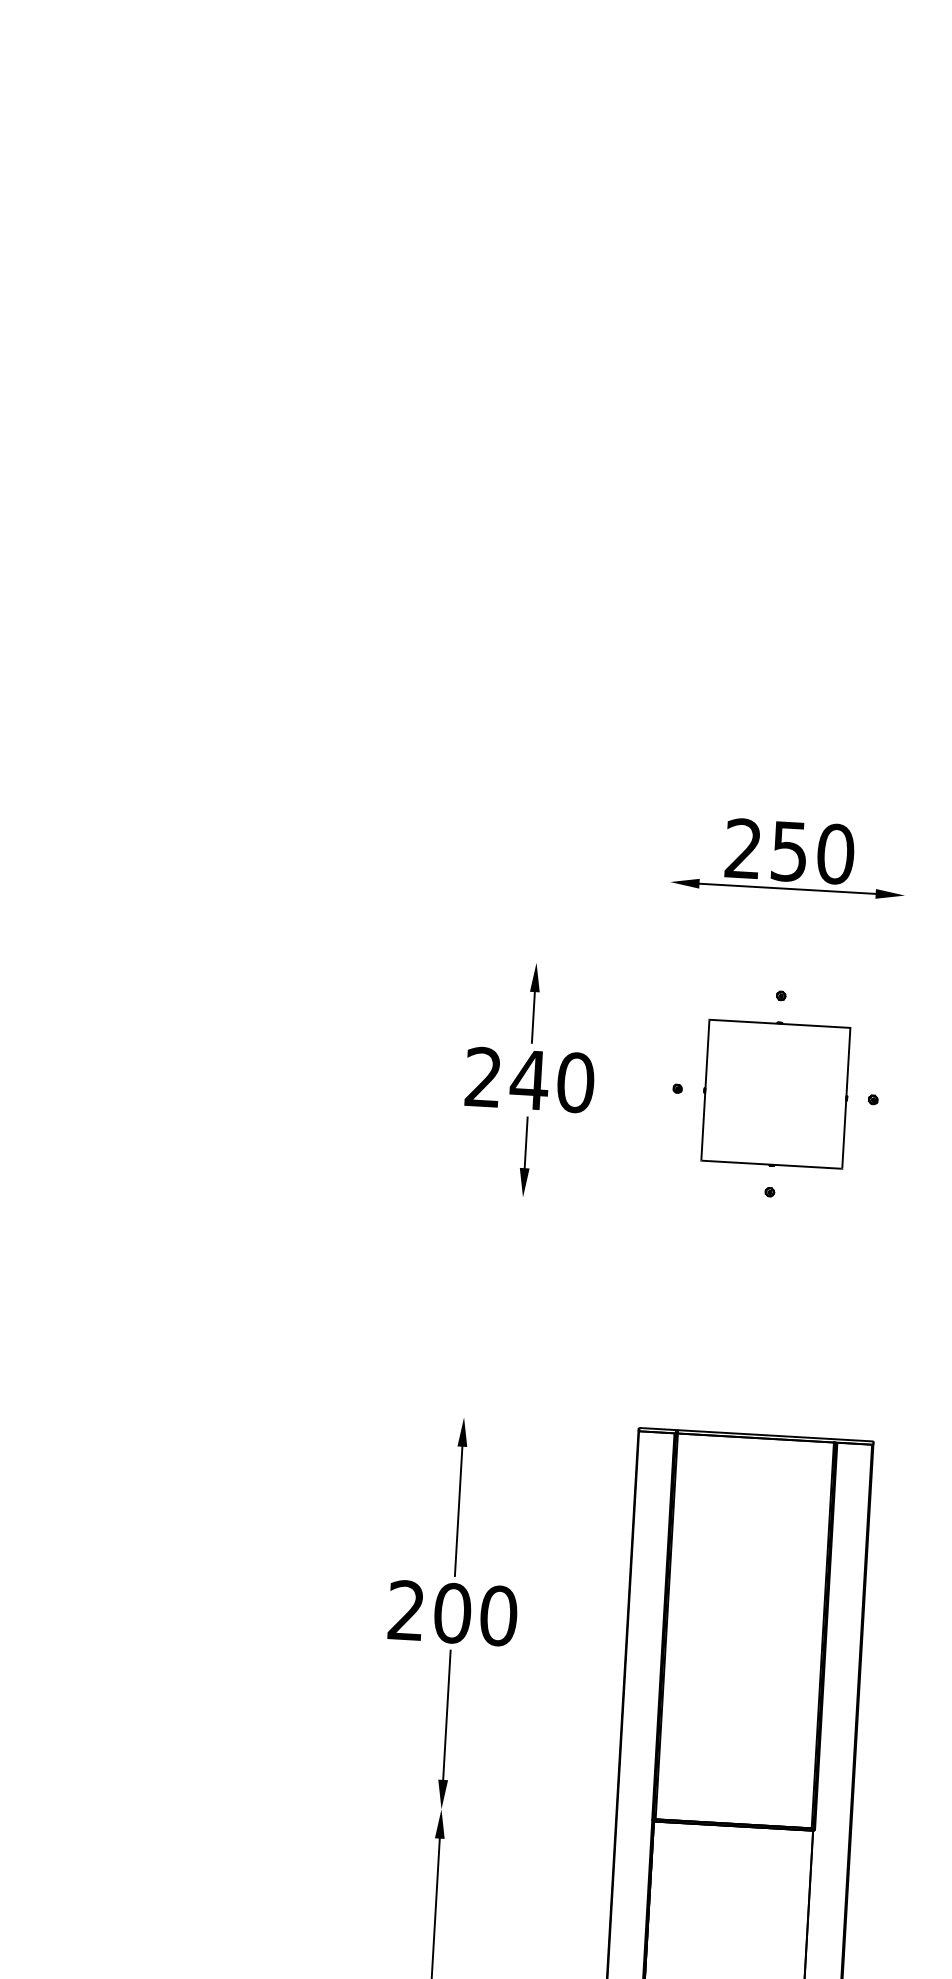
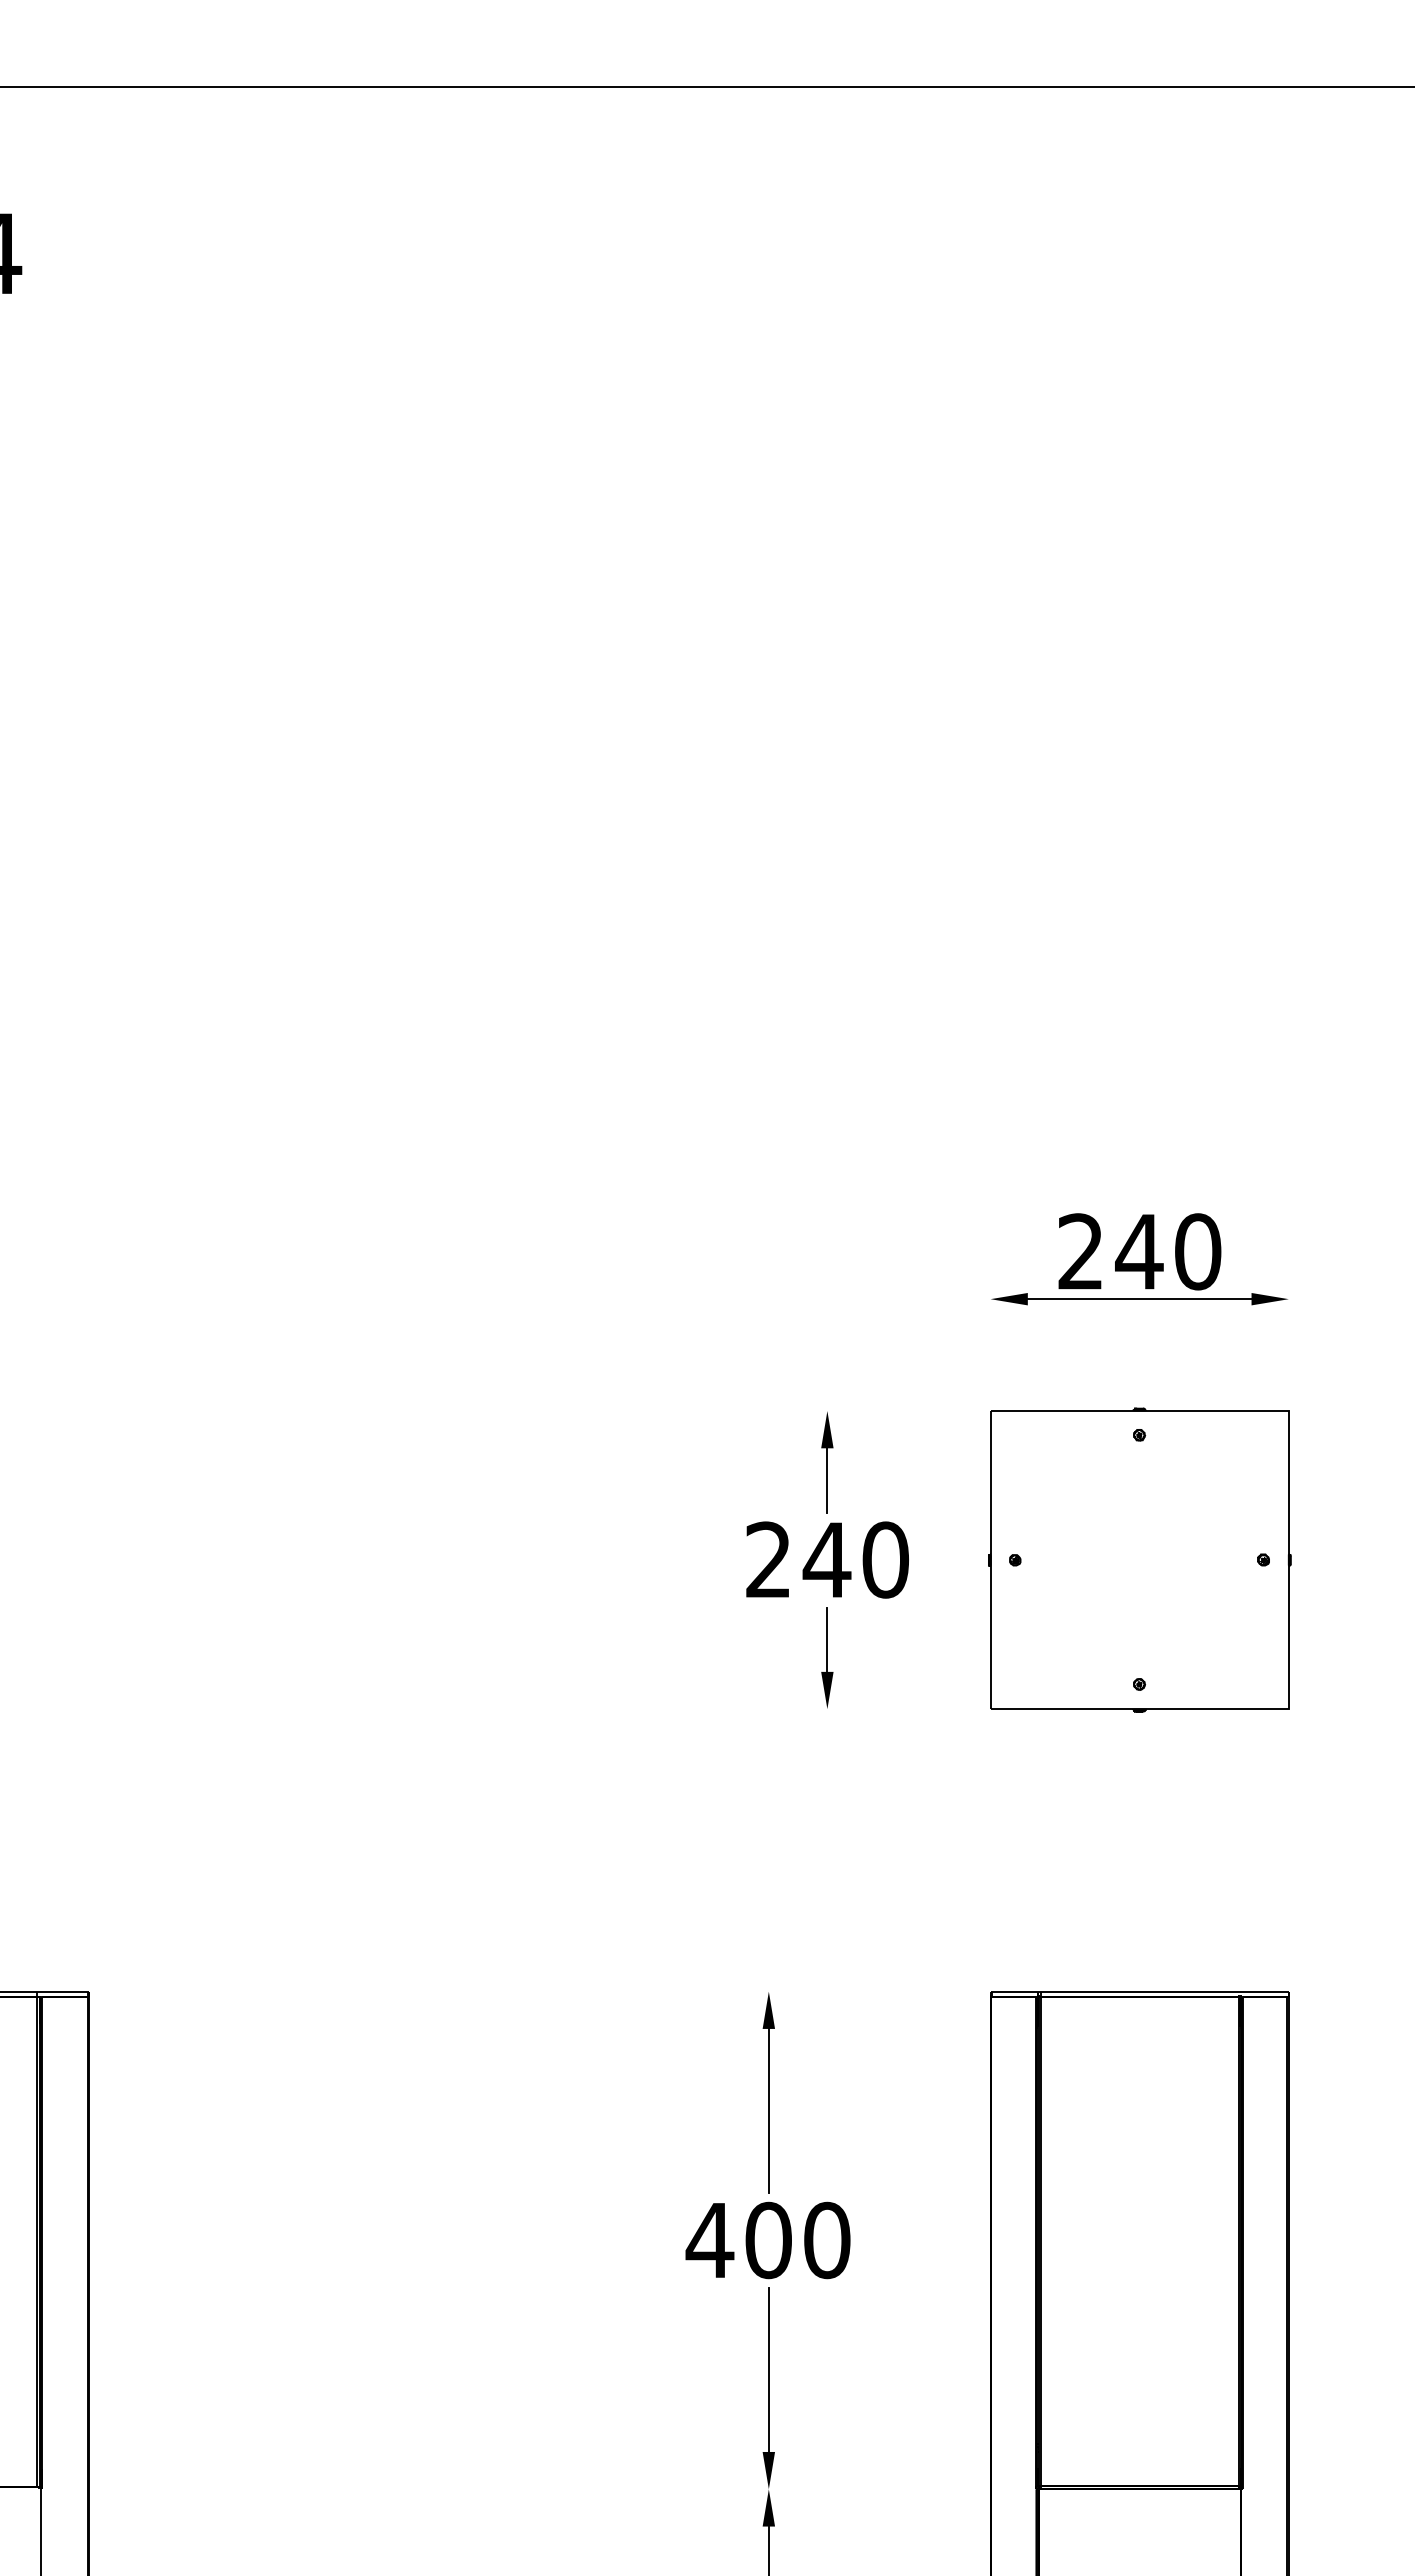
text: (789, 852) -> (1139, 1252), 250 -> 240
part: (775, 1093) -> (1139, 1559), size x1.67
text: (406, 1609) -> (709, 2239), 200 -> 400

